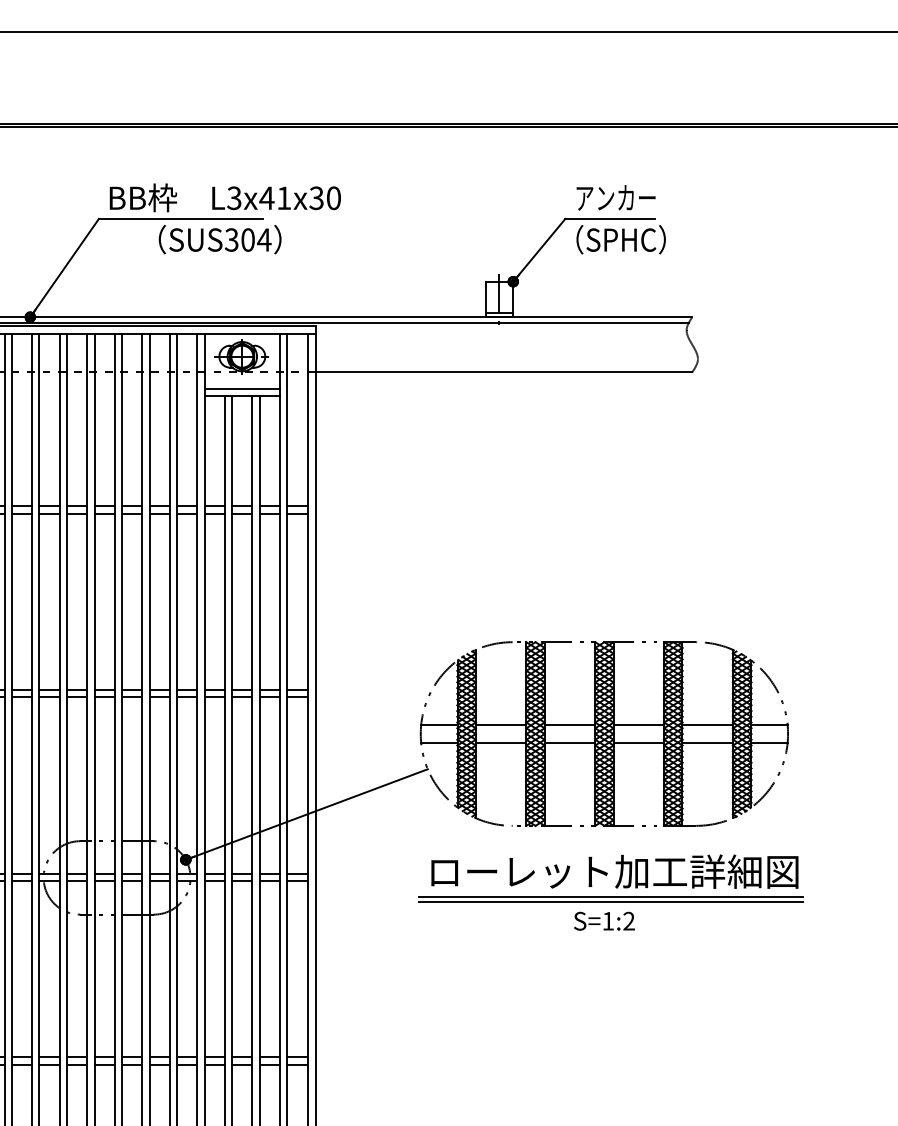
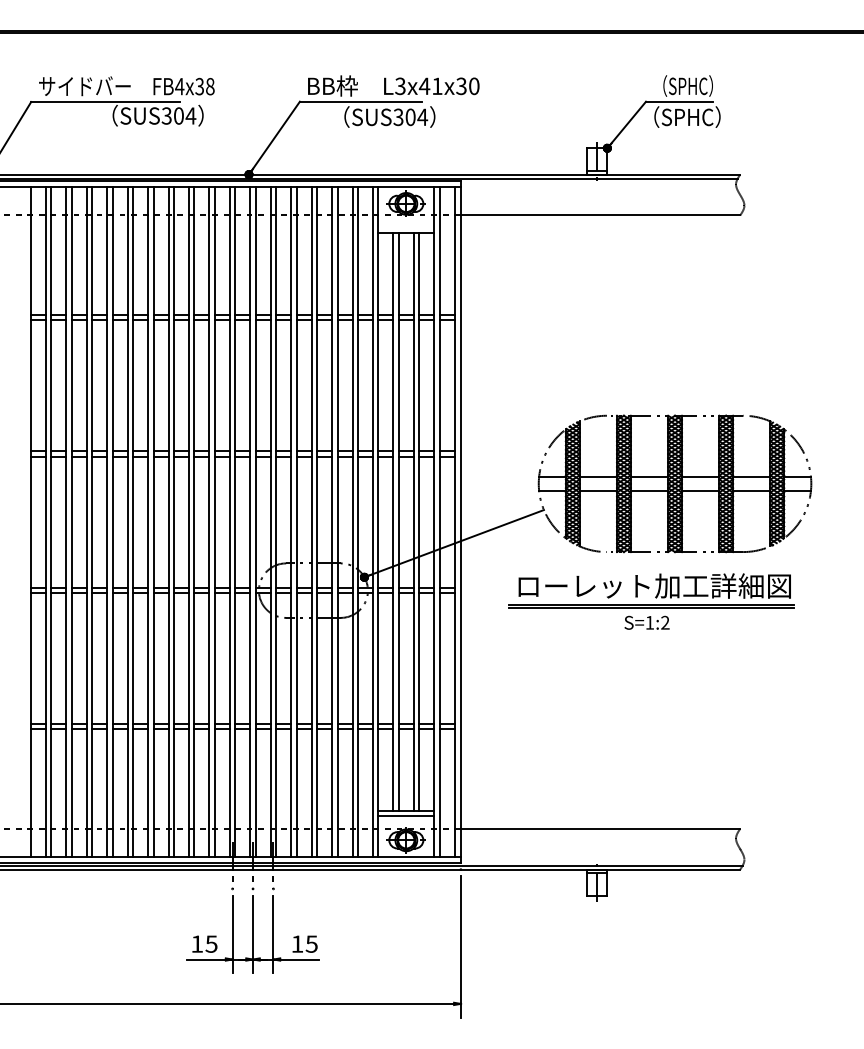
text: (615, 197) -> (683, 85), アンカー -> （SPHC）
line: (242, 388) -> (406, 227), removed
part: (610, 892) -> (651, 601), moved

